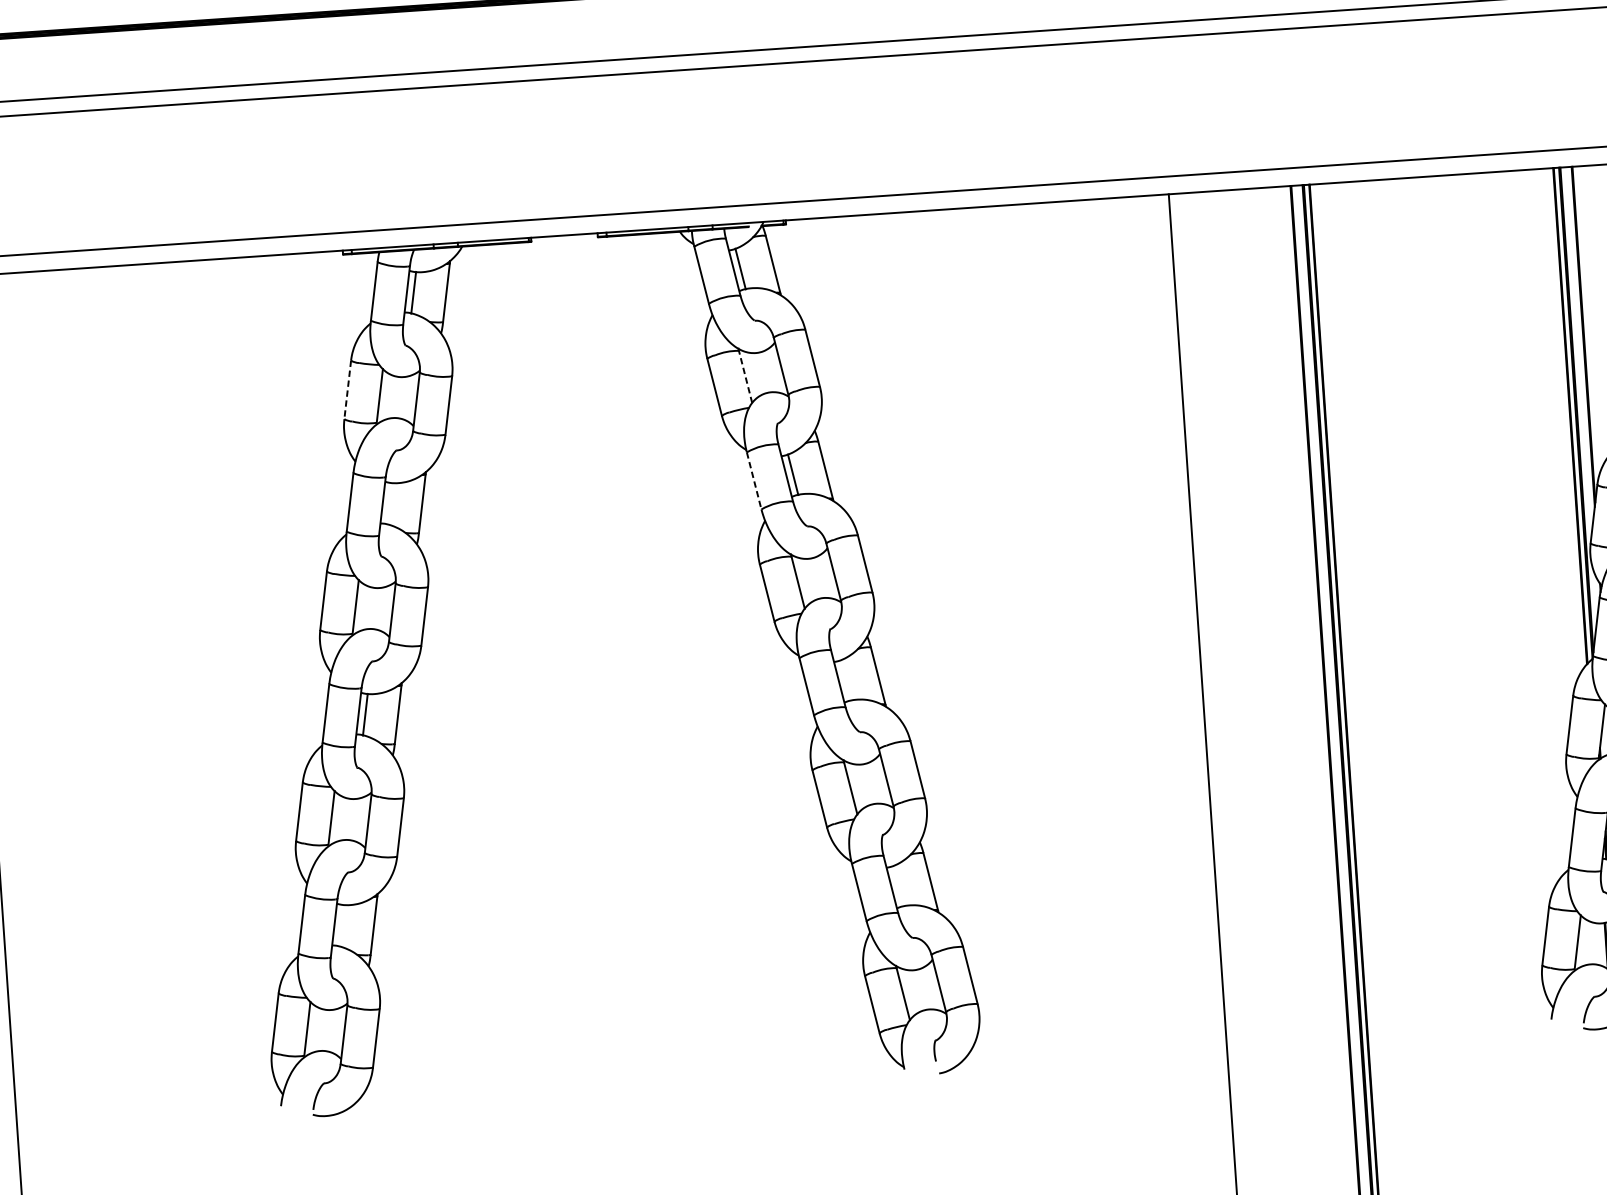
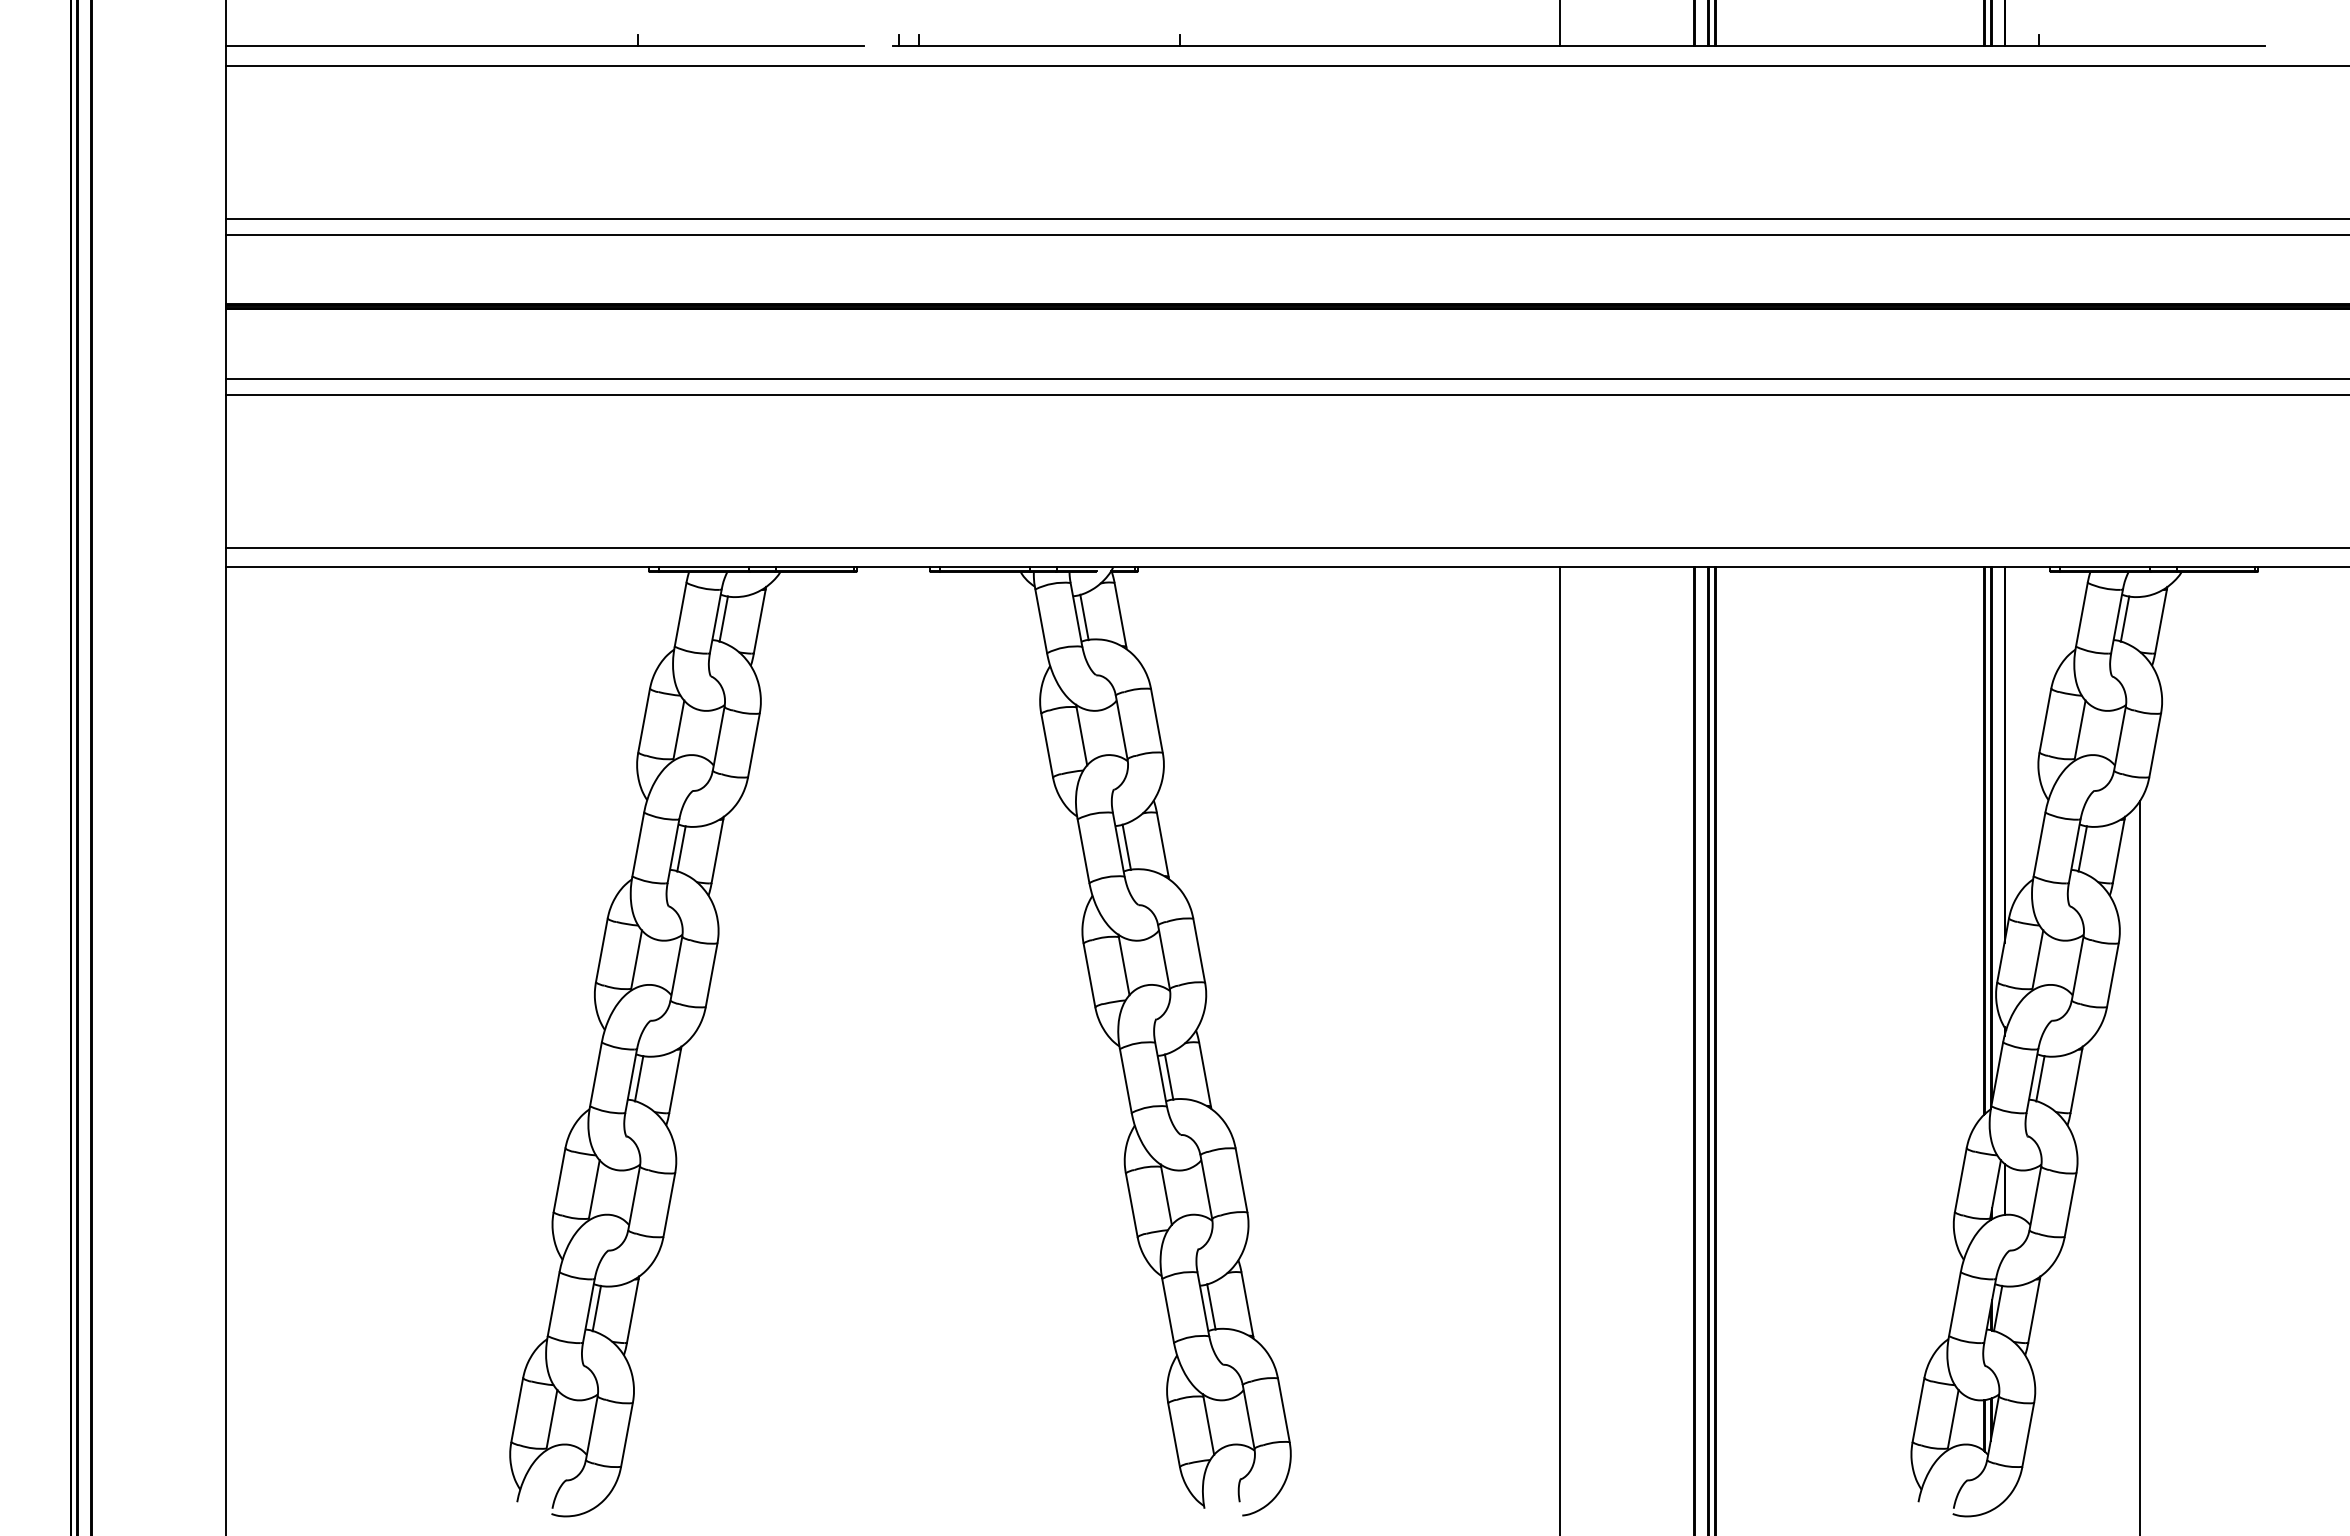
line: (745, 377) -> (1081, 736), dashed -> solid
line: (348, 390) -> (644, 721), dashed -> solid
line: (754, 481) -> (1083, 851), dashed -> solid
line: (389, 503) -> (681, 848), added
line: (845, 679) -> (1168, 1076), added
line: (898, 885) -> (1211, 1306), added
line: (340, 925) -> (596, 1308), added

